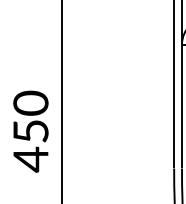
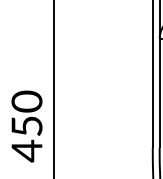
text: (30, 131) -> (26, 126), moved

